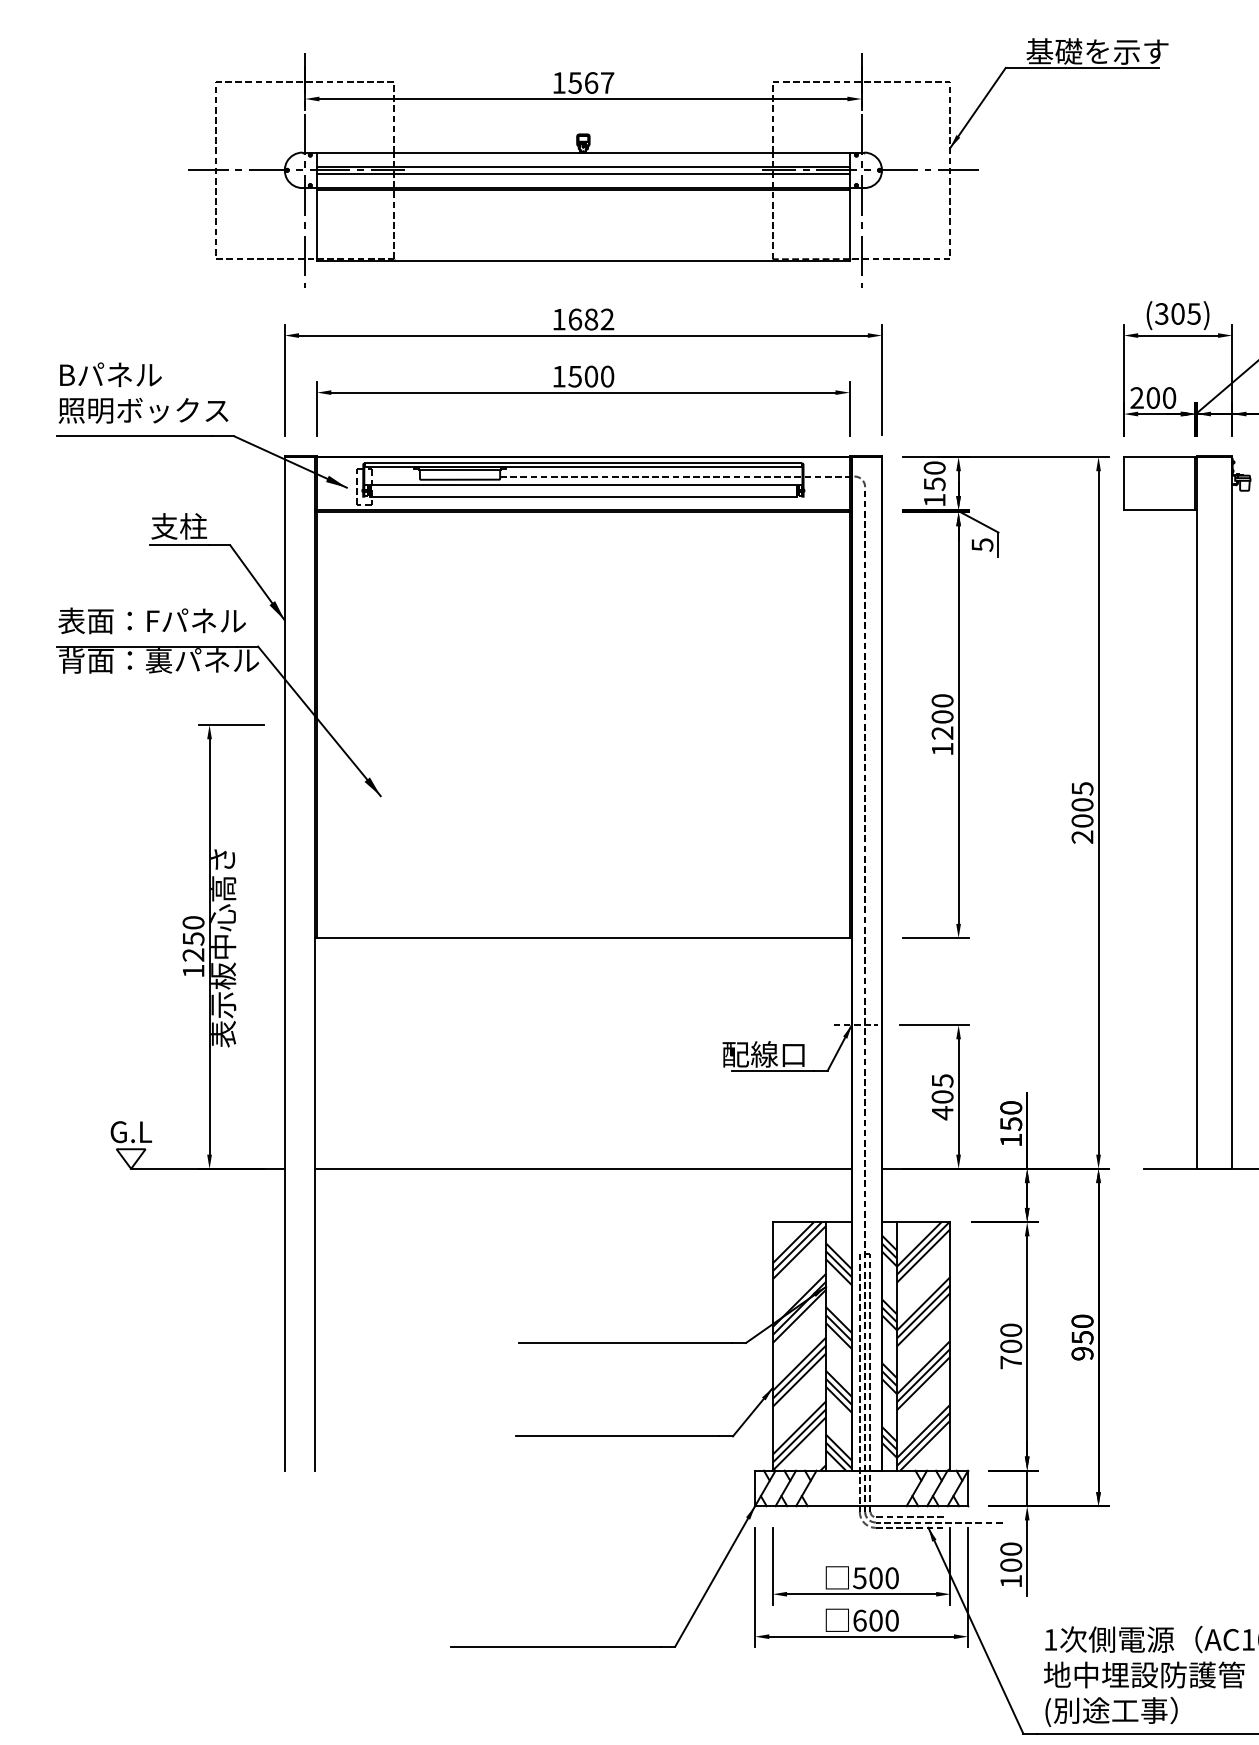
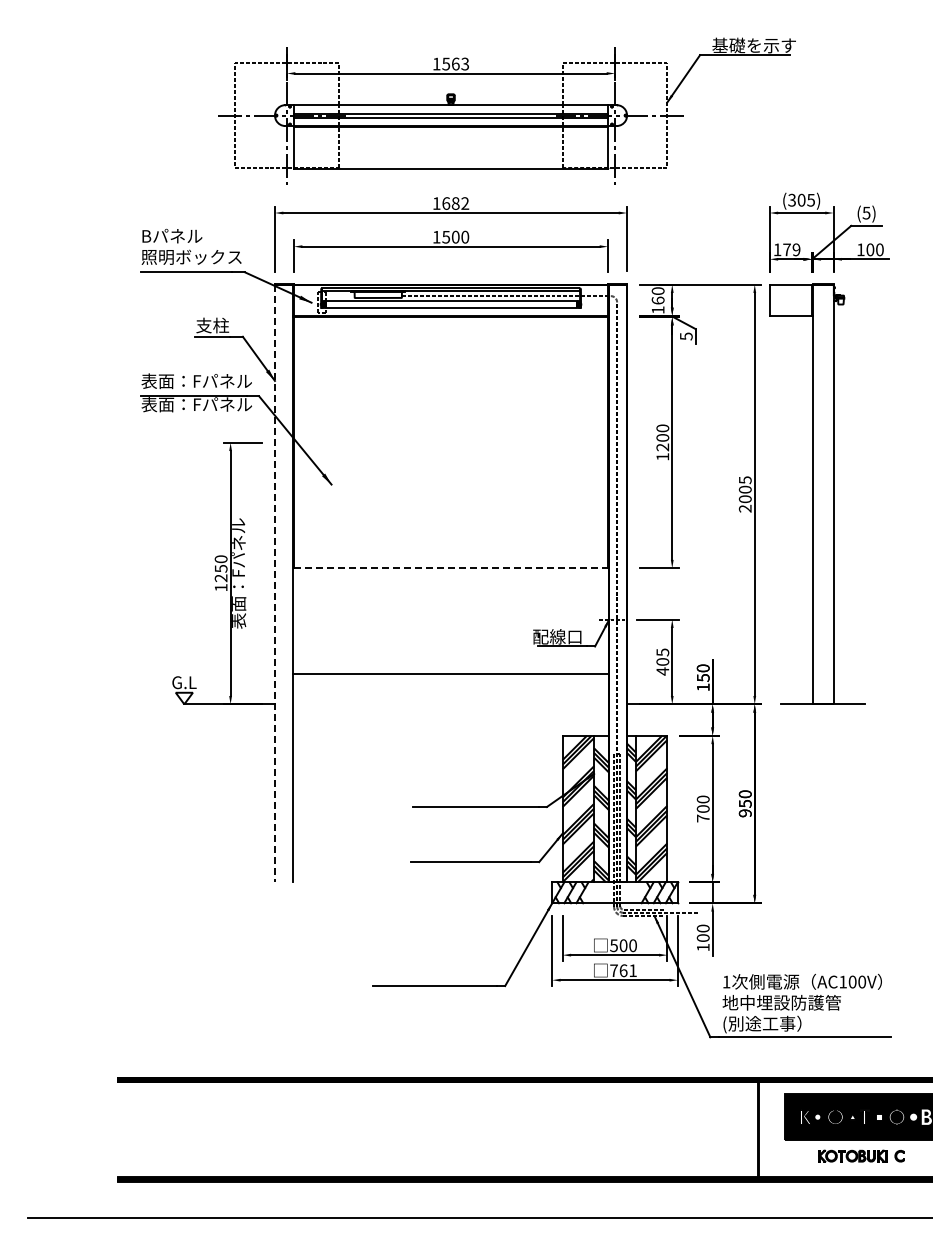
text: (607, 81) -> (465, 63), 1567 -> 1563
text: (1152, 397) -> (786, 249), 200 -> 179
text: (933, 483) -> (657, 300), 150 -> 160
text: (158, 660) -> (200, 404), 背面：裏パネル -> 表面：Fパネル
line: (582, 938) -> (450, 568), solid -> dashed
text: (224, 948) -> (239, 574), 表示板中心高さ -> 表面：Fパネル
line: (284, 963) -> (274, 583), solid -> dashed
line: (582, 1169) -> (450, 674), moved
text: (875, 1620) -> (623, 970), 600 -> 761

